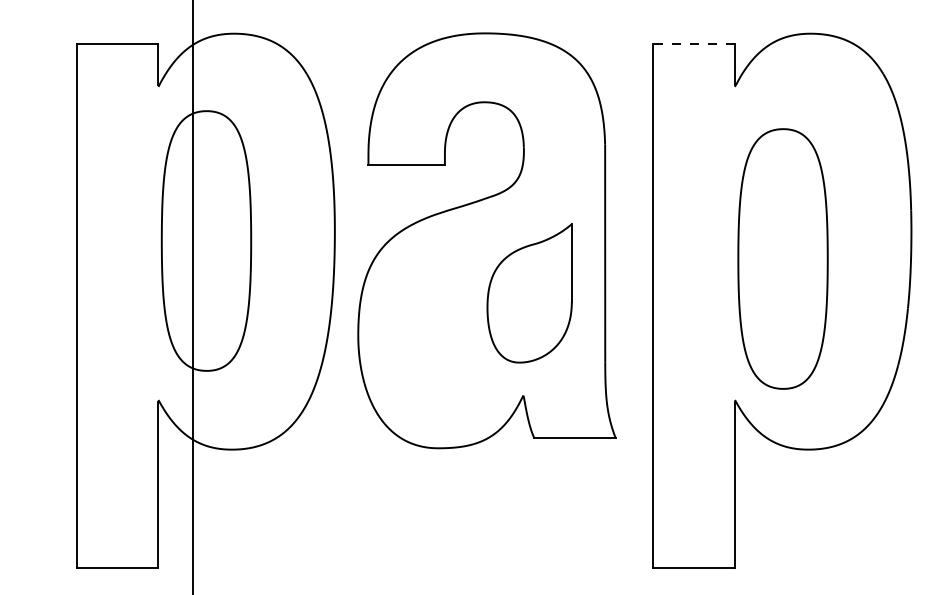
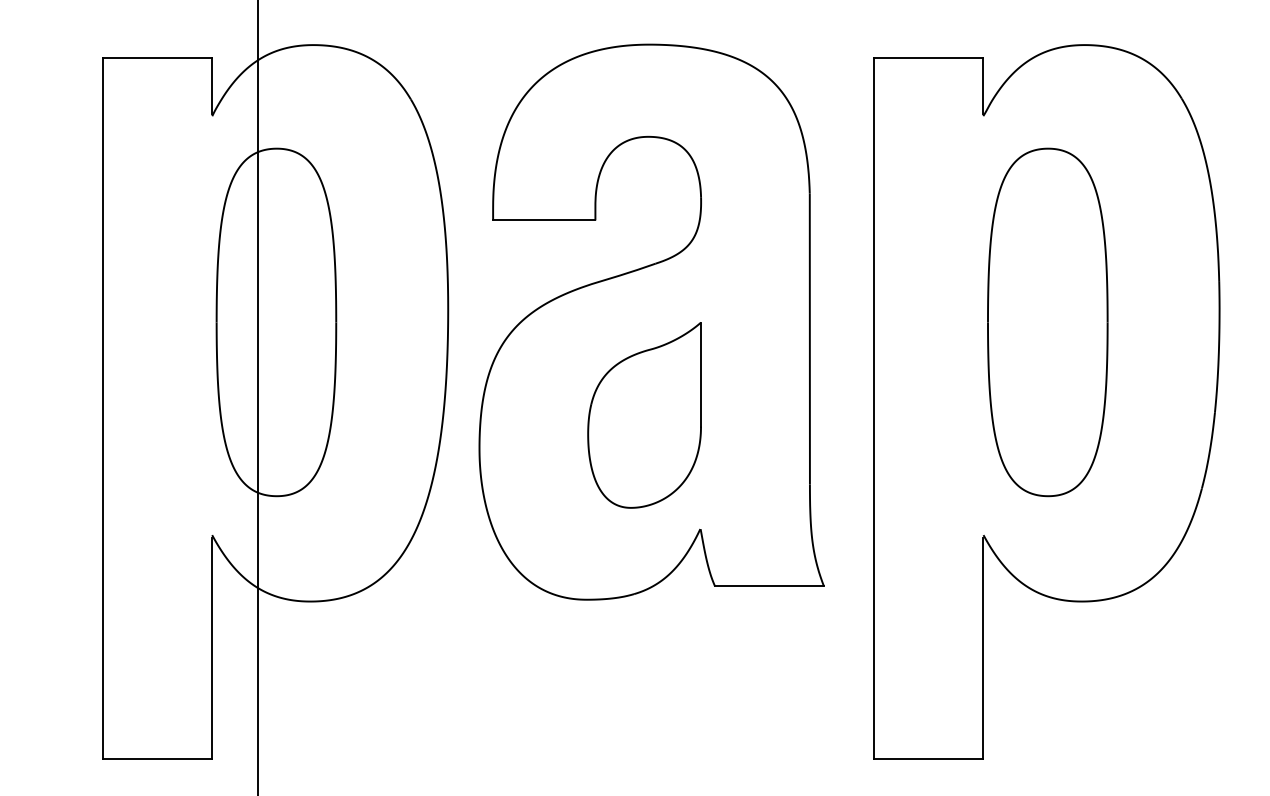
line: (694, 43) -> (929, 58), dashed -> solid
part: (782, 258) -> (1047, 321), moved
part: (529, 293) -> (644, 415), moved

